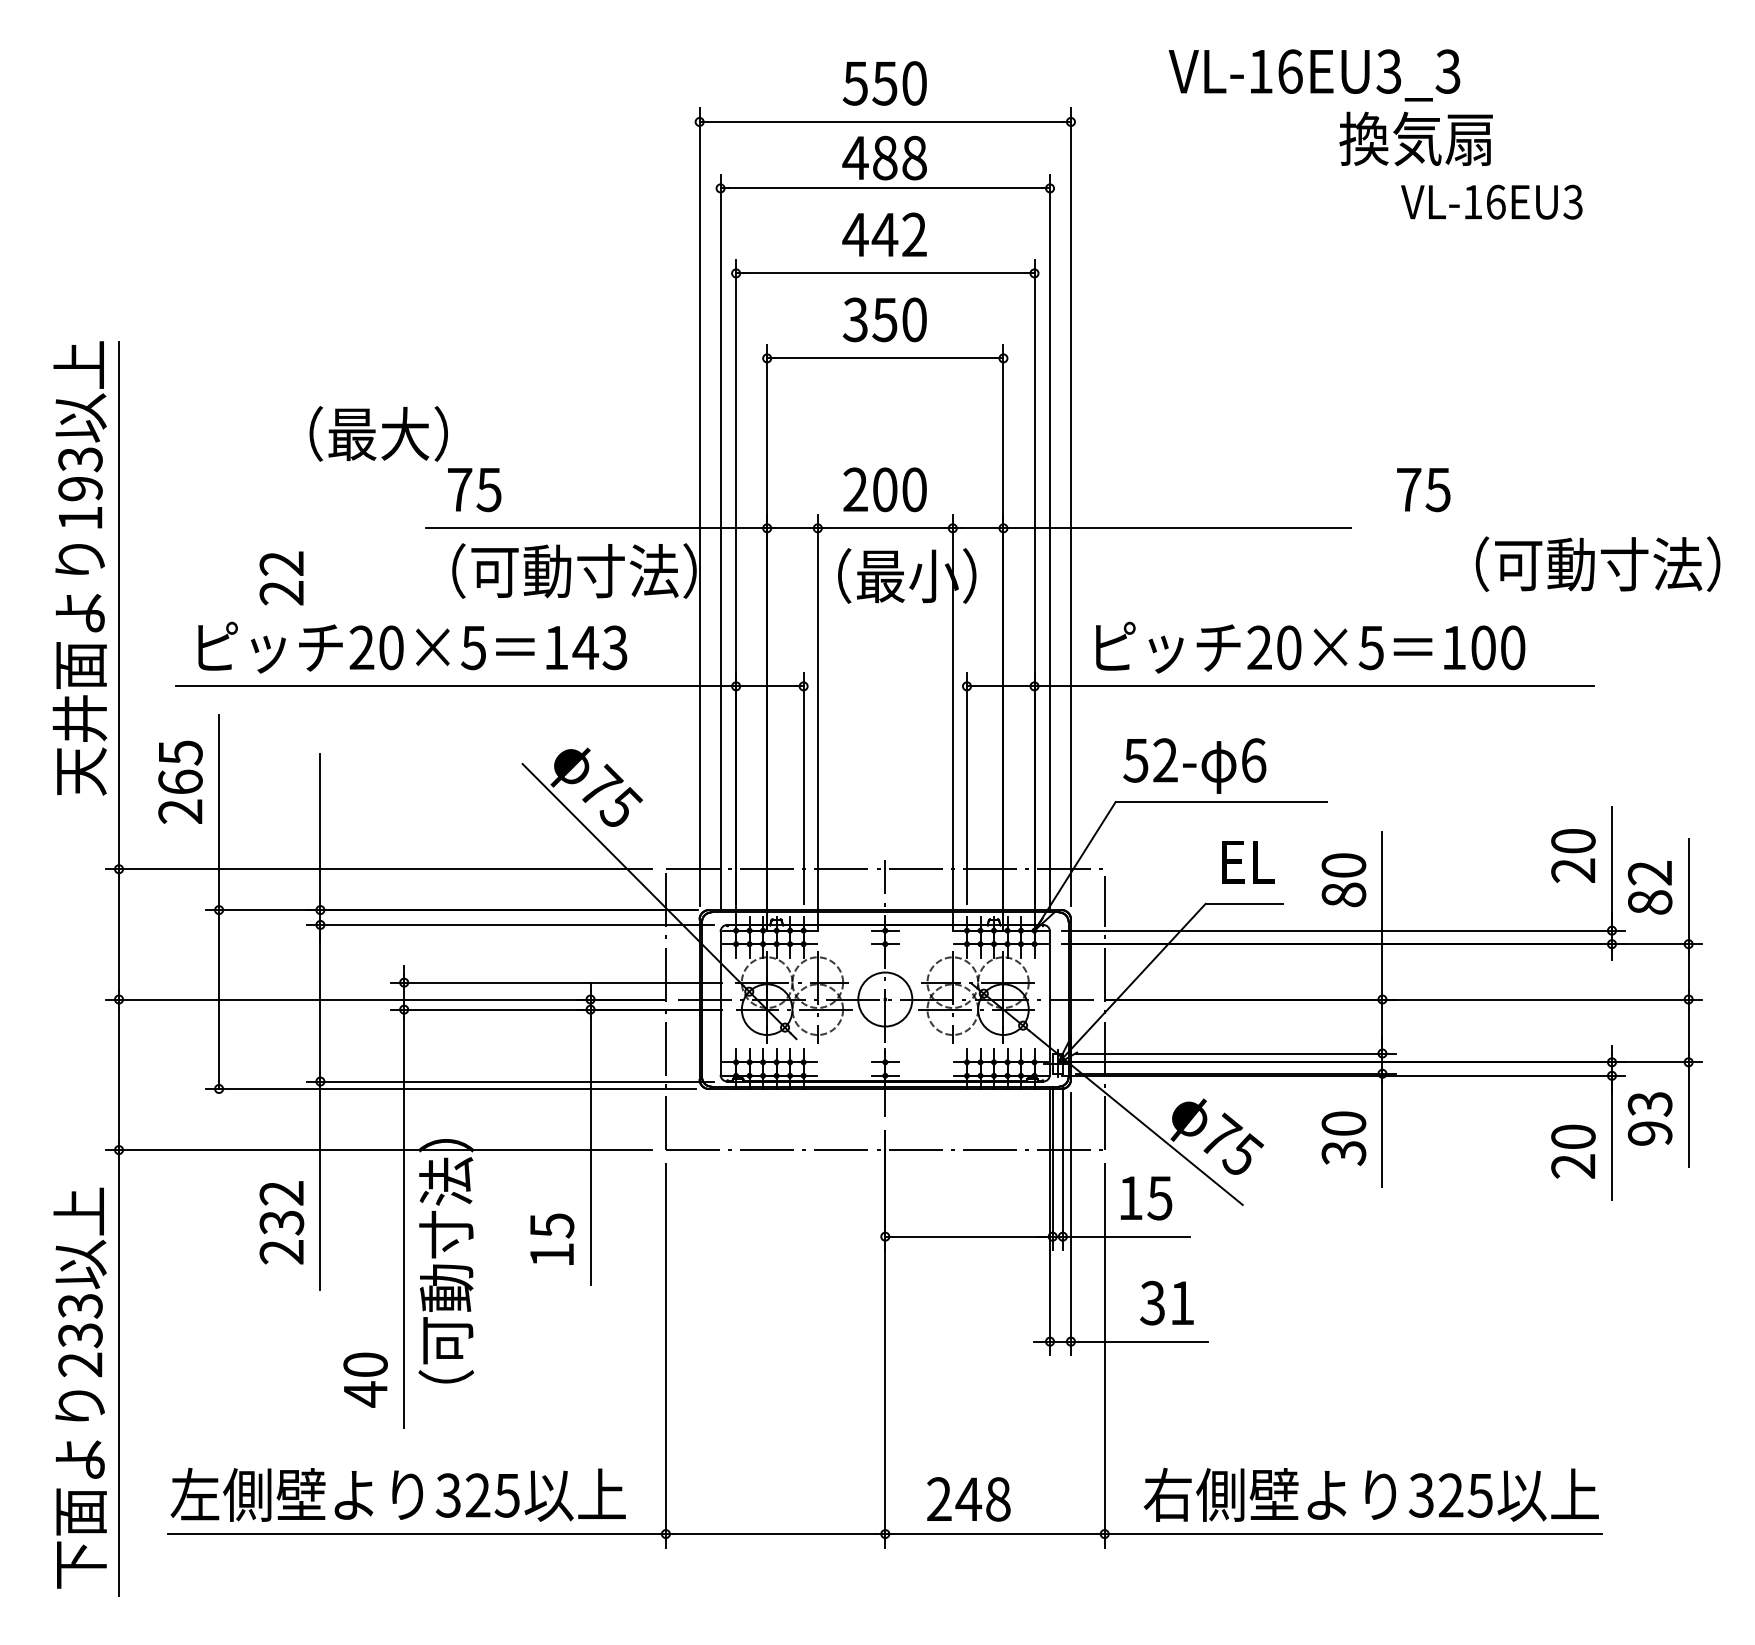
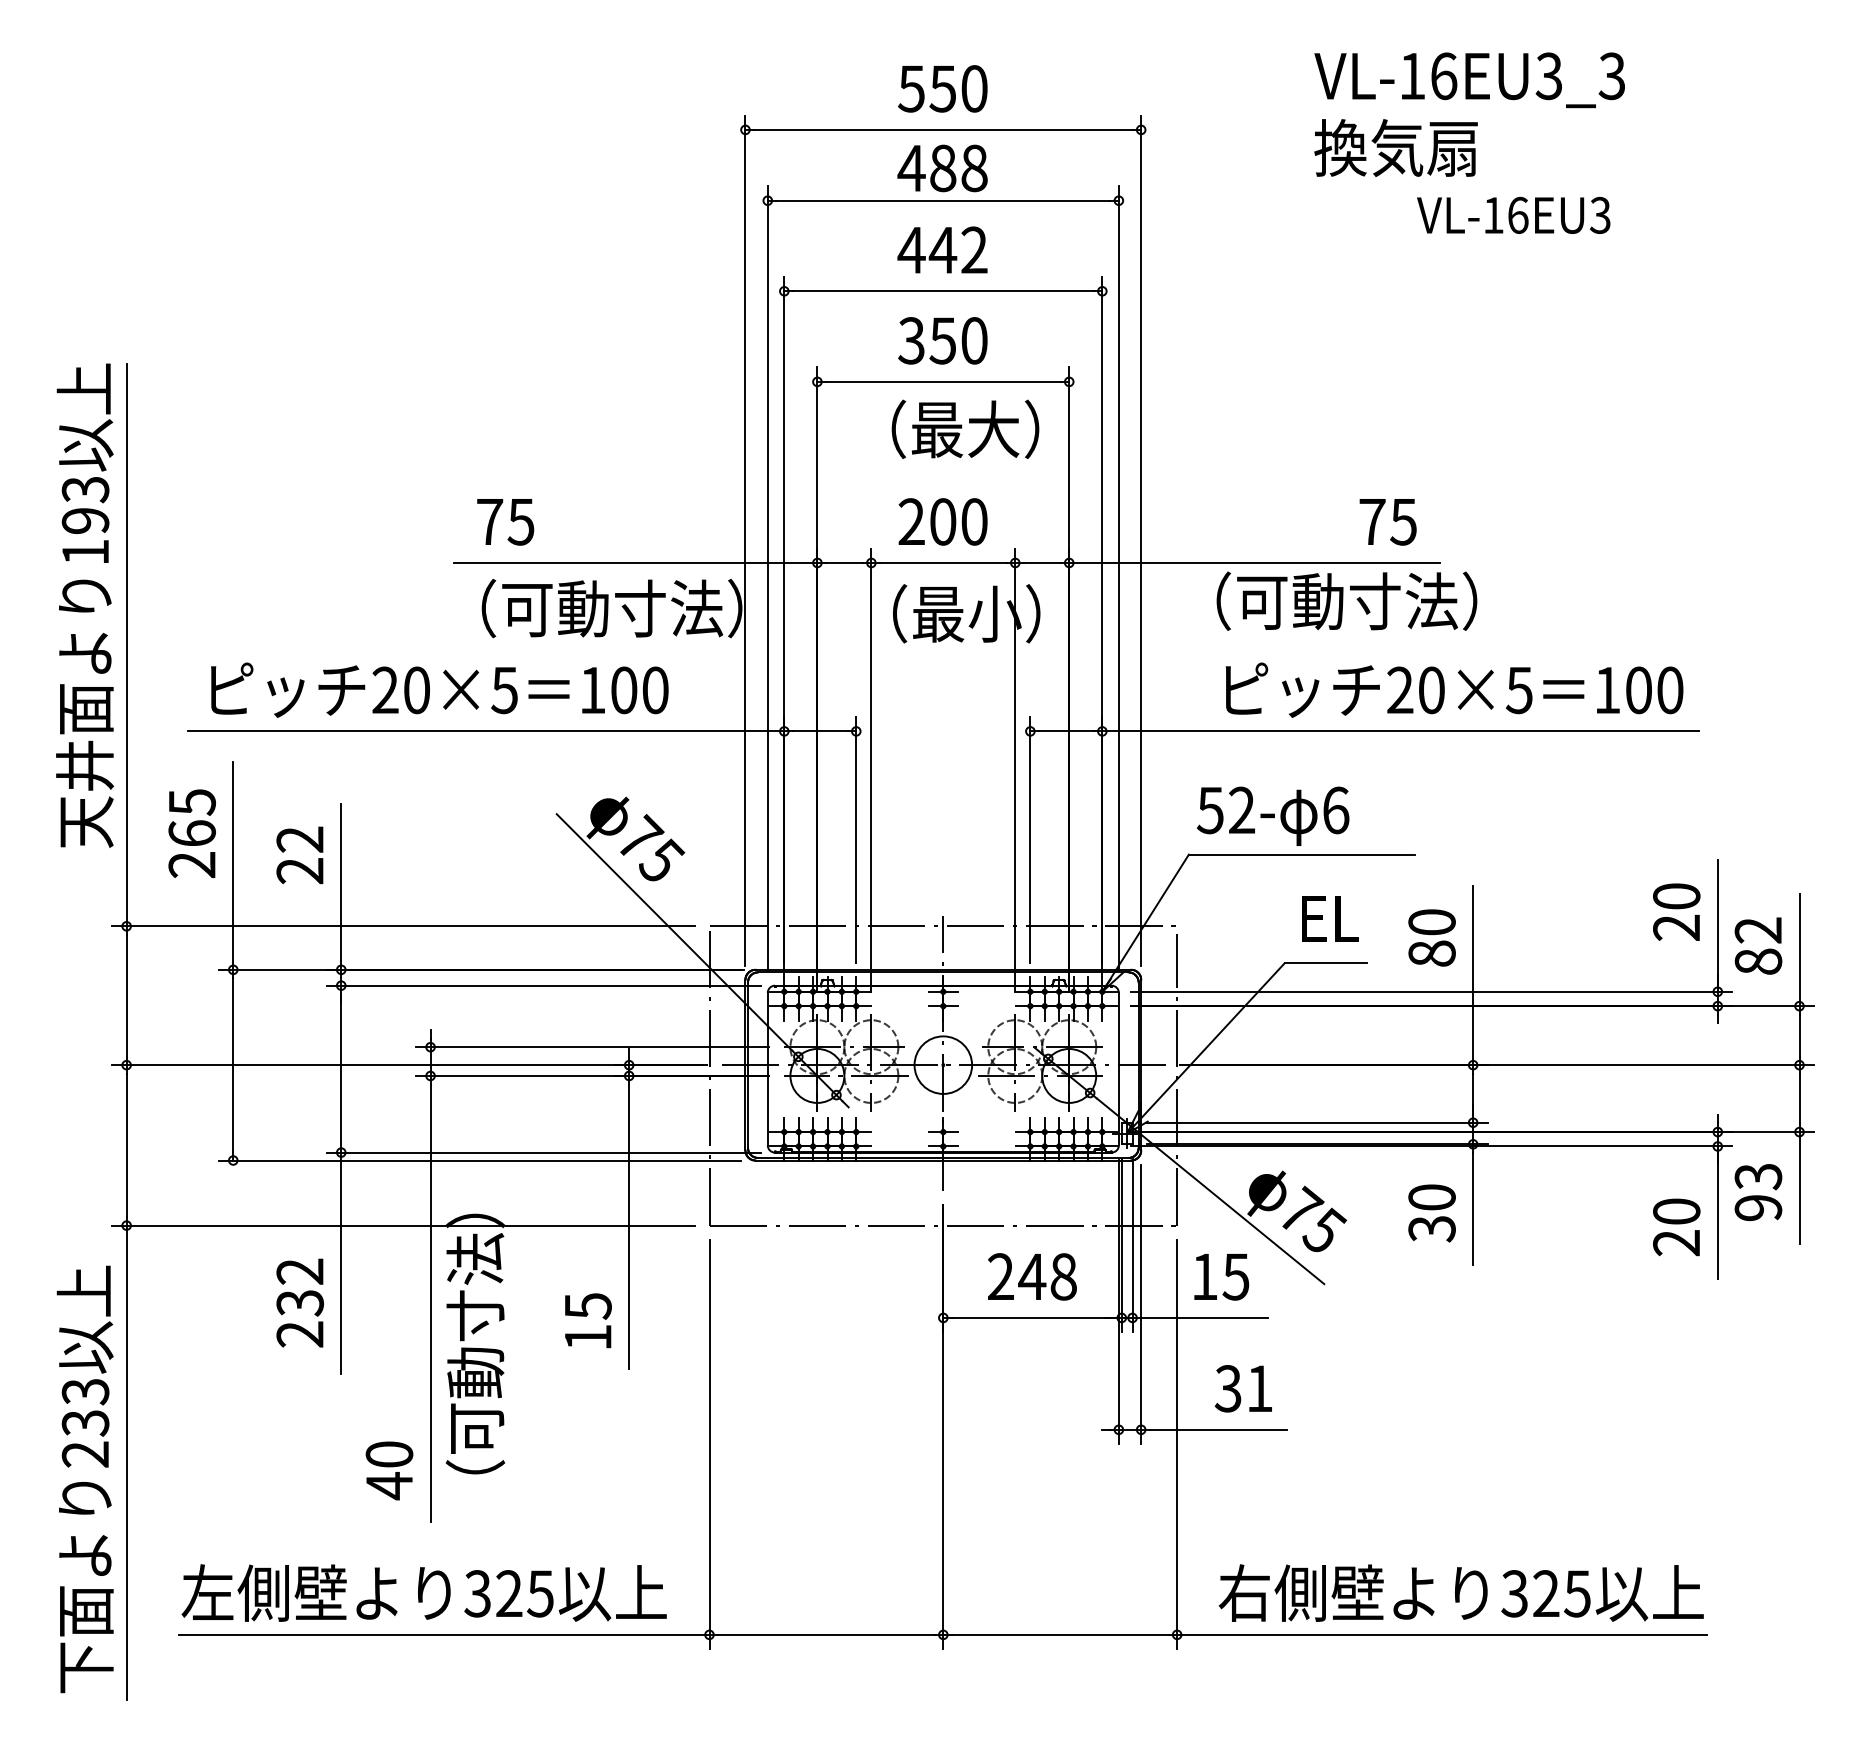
text: (1314, 75) -> (1469, 80), moved
text: (1415, 138) -> (1395, 147), moved
text: (1491, 201) -> (1513, 214), moved
text: (378, 433) -> (965, 428), moved
text: (1423, 490) -> (1387, 522), moved
text: (1597, 563) -> (1346, 600), moved
text: (281, 578) -> (299, 855), moved
text: (599, 647) -> (638, 690), 143 -> 100
text: (1310, 647) -> (1454, 689), moved
text: (968, 1499) -> (1032, 1276), moved

